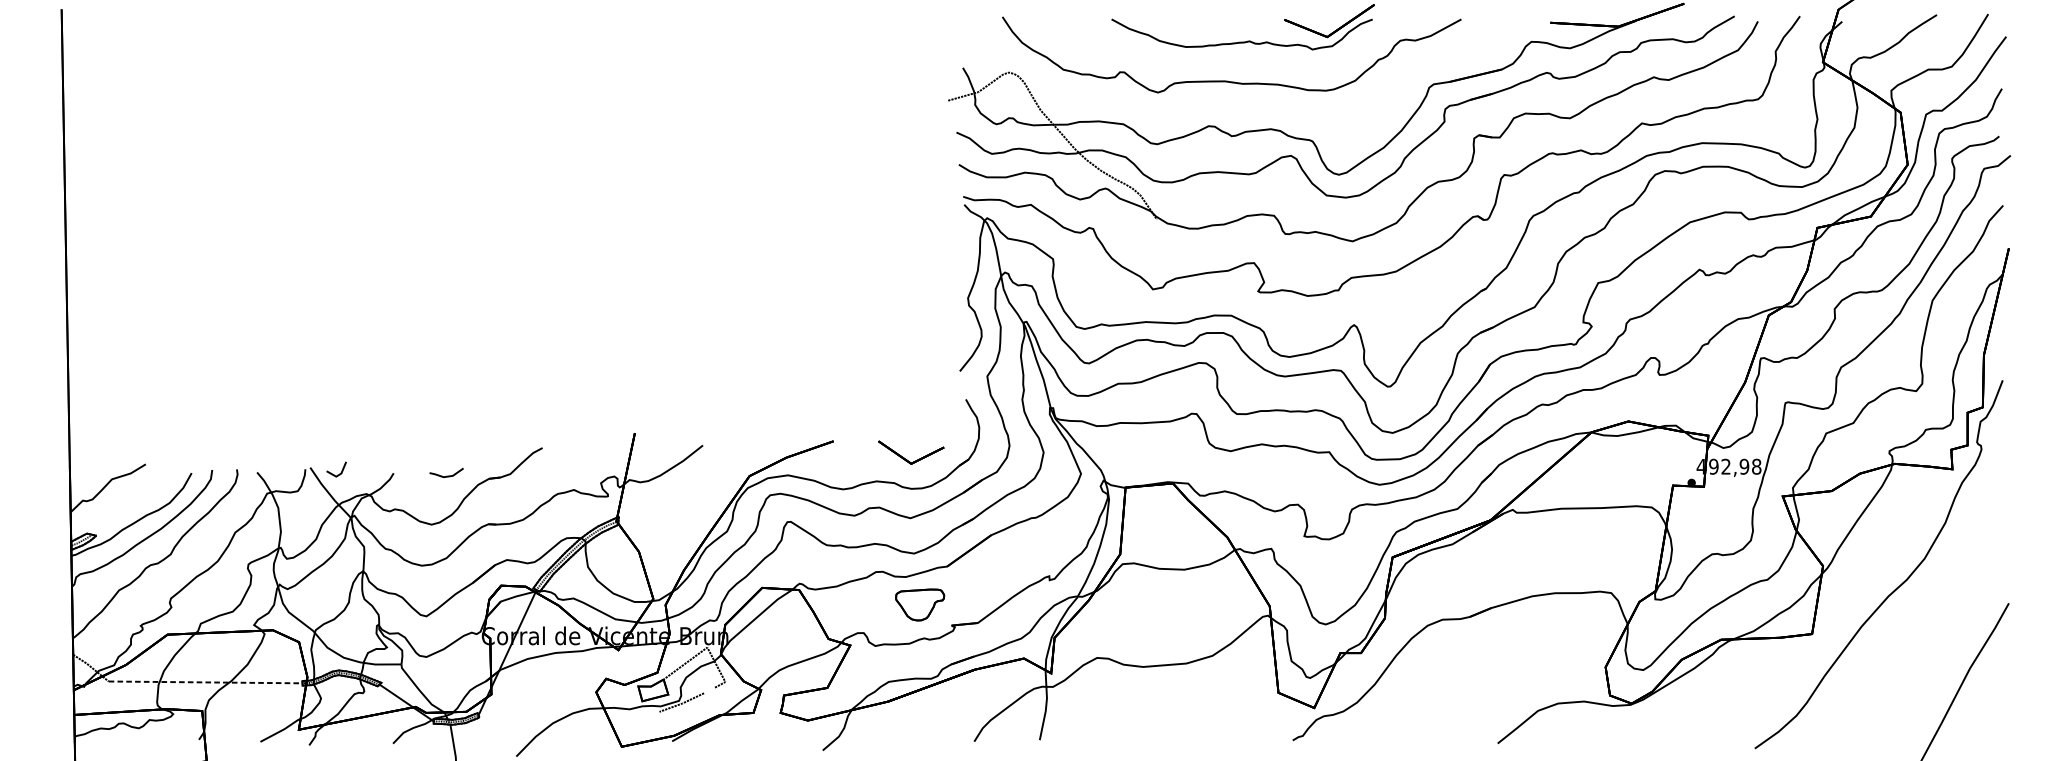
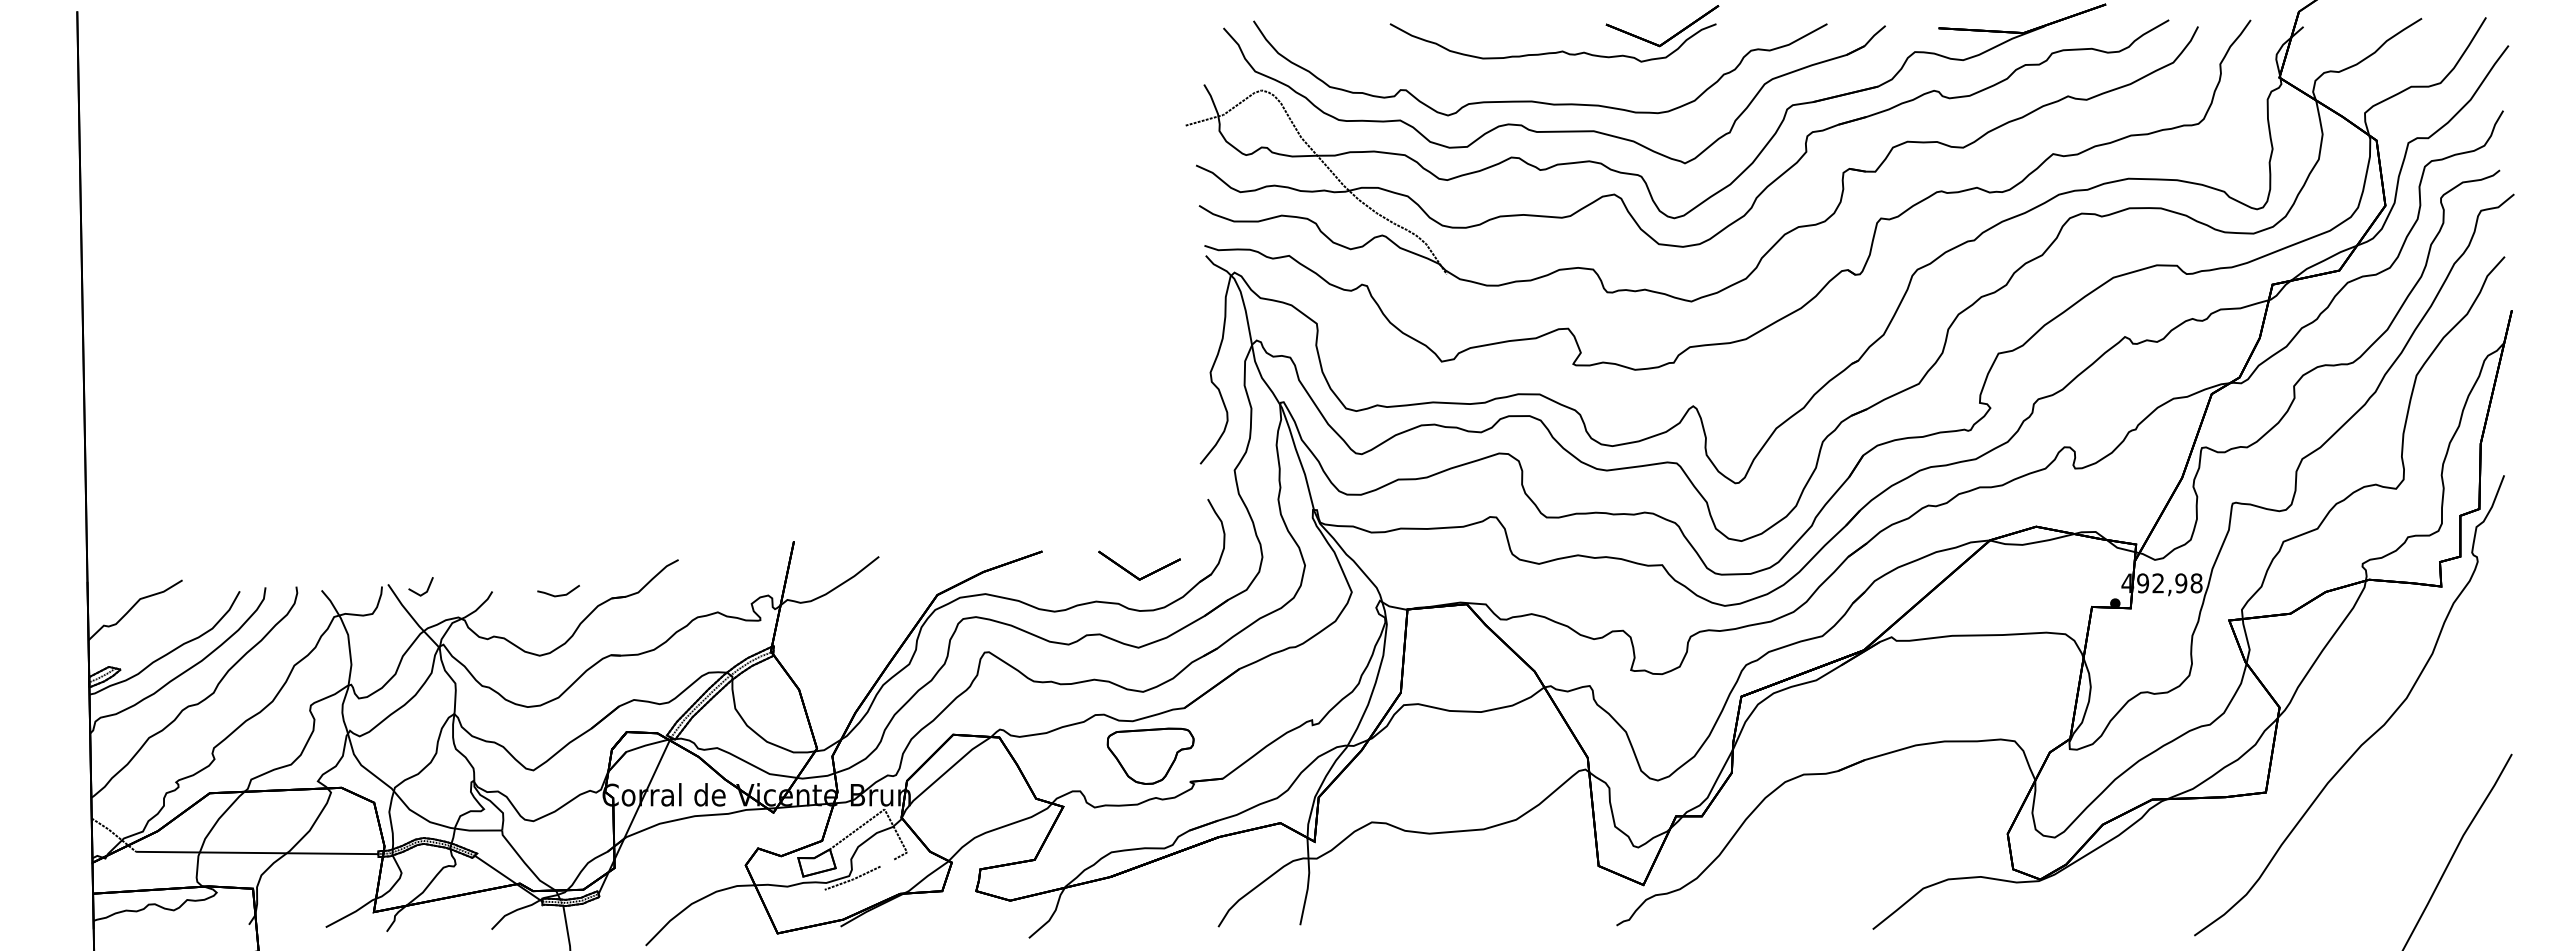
part: (1243, 104) -> (1554, 130), added
part: (920, 604) -> (1150, 755), size x1.43
line: (205, 682) -> (257, 852), dashed -> solid

